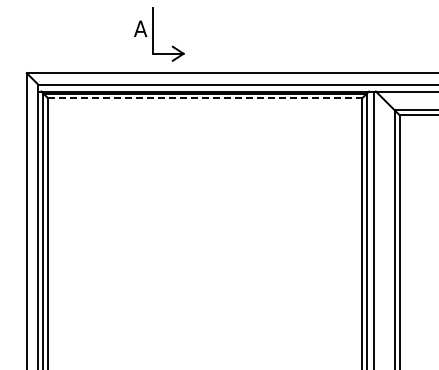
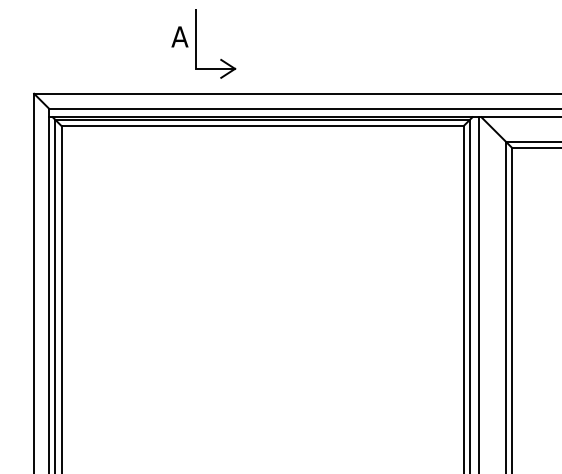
line: (205, 98) -> (263, 126), dashed -> solid

